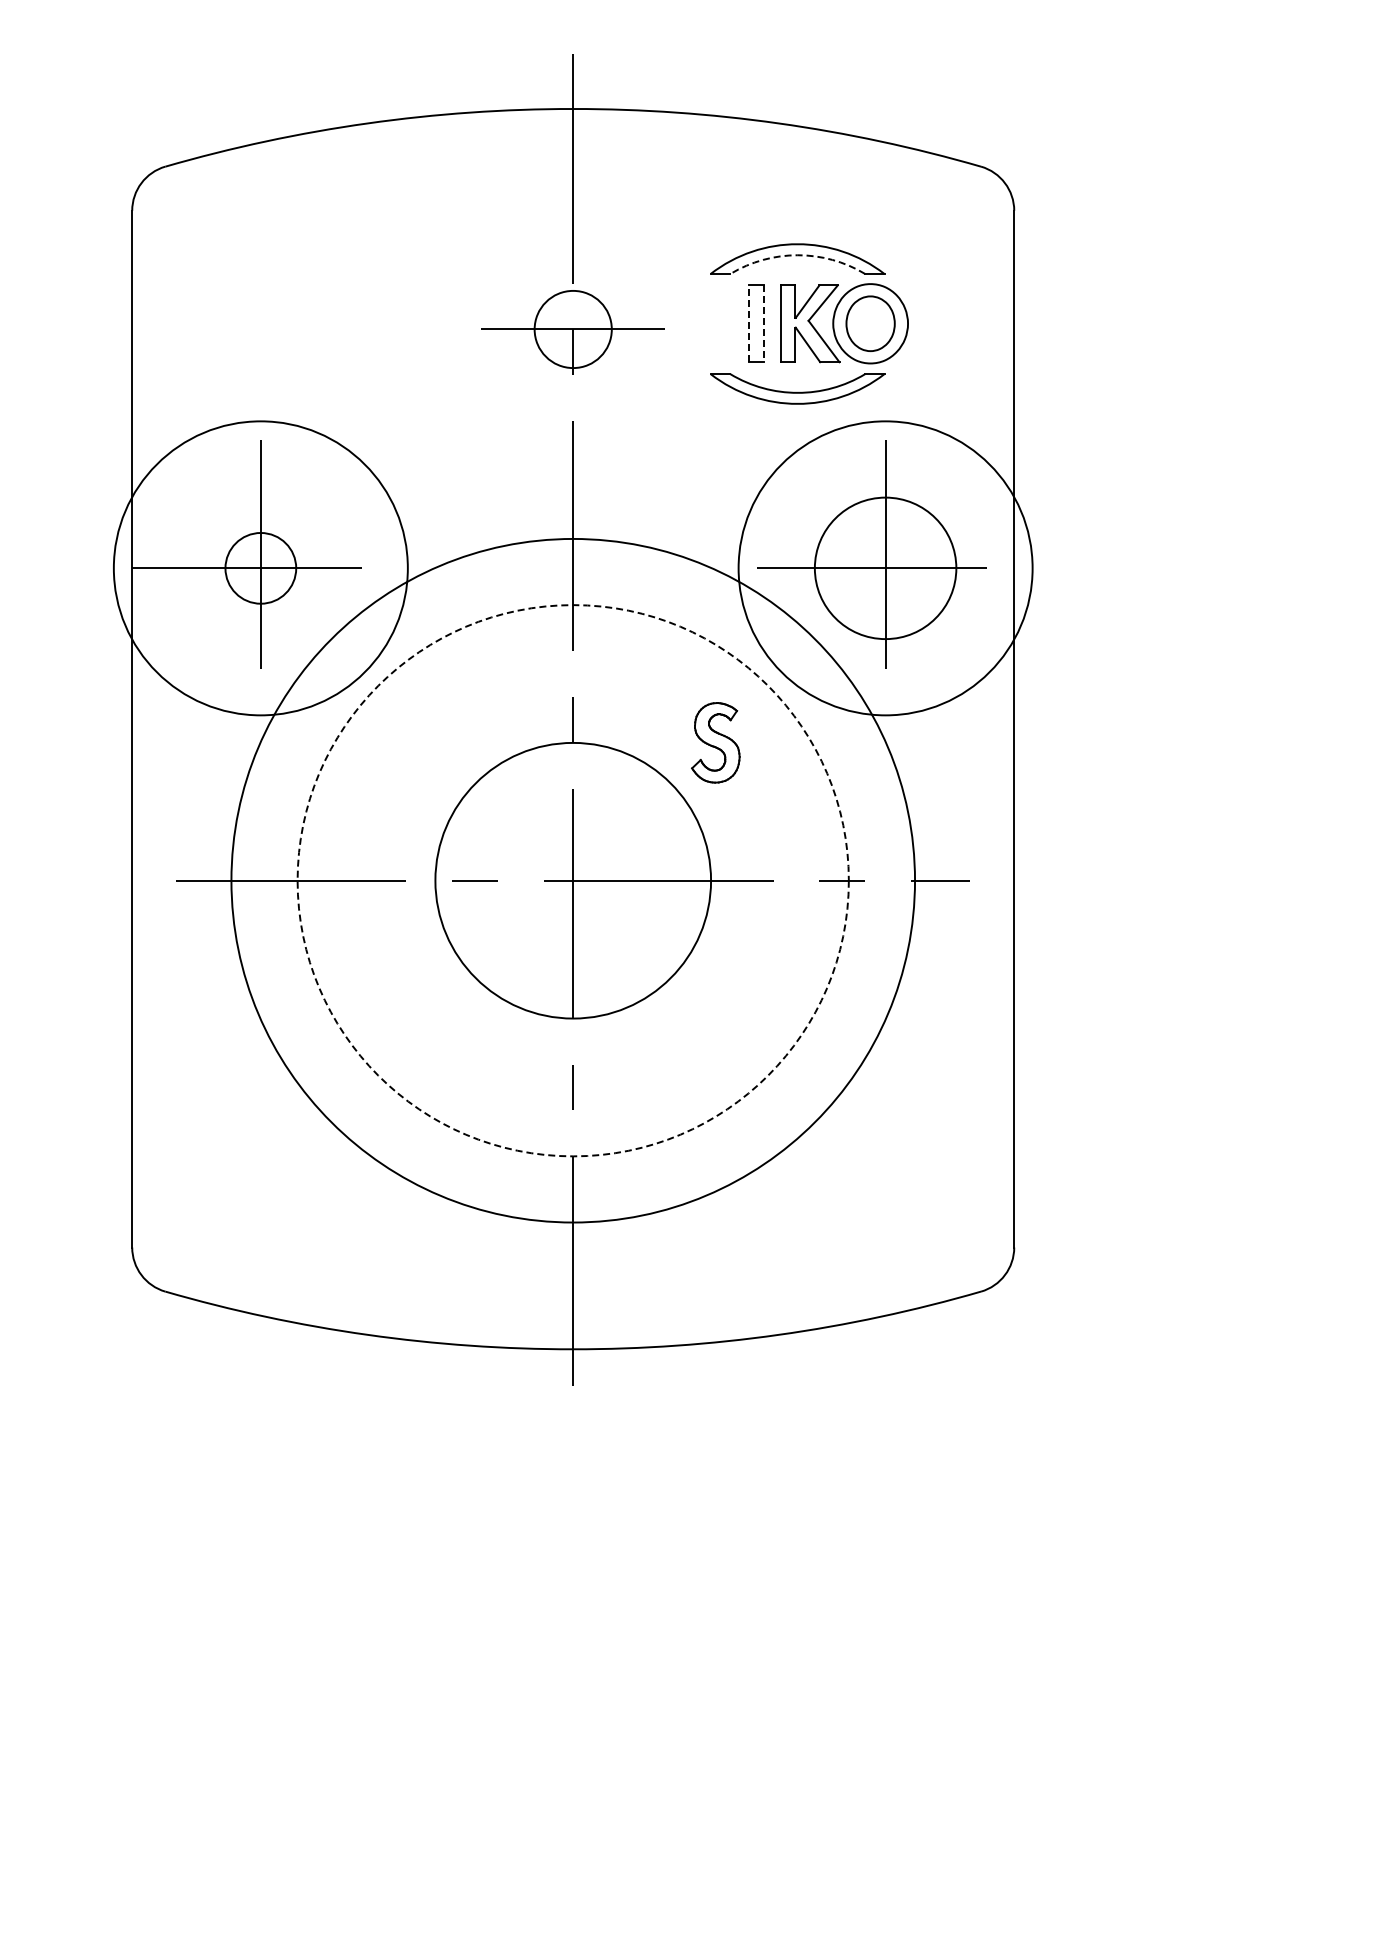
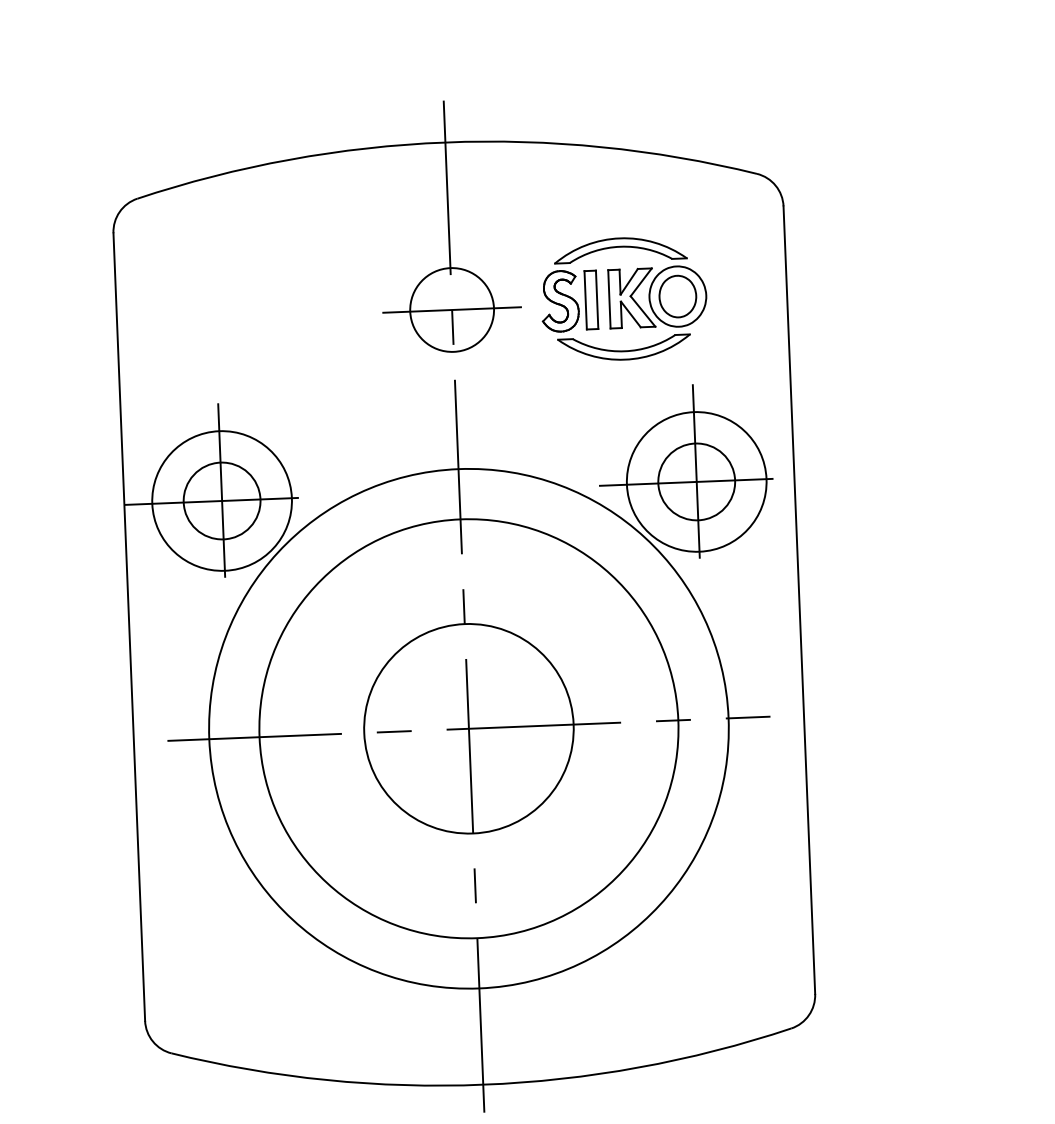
arc: (797, 255) -> (620, 246), dashed -> solid
line: (749, 323) -> (585, 300), dashed -> solid
line: (764, 324) -> (597, 300), dashed -> solid
circle: (573, 329) -> (452, 310), size x1.43
circle: (260, 567) -> (221, 500), size x1.43
circle: (885, 567) -> (696, 481), size x0.71
circle: (260, 568) -> (221, 501), size x0.62
circle: (885, 568) -> (696, 482), size x0.62
part: (715, 742) -> (560, 301), moved
circle: (572, 880) -> (468, 728), dashed -> solid

